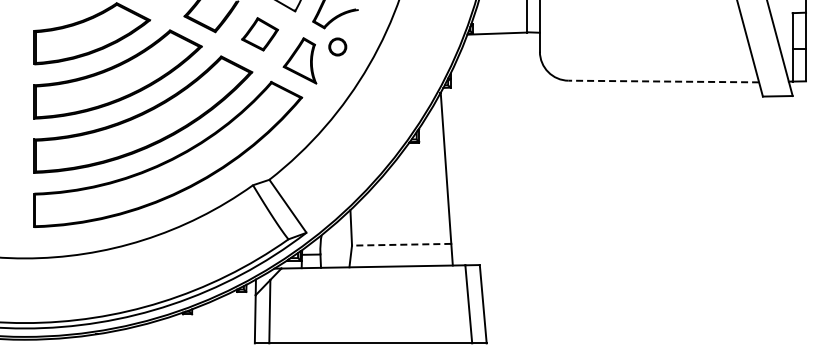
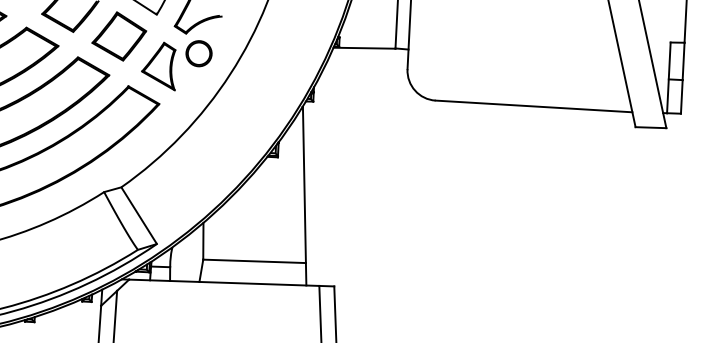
part: (259, 34) -> (118, 36), size x1.43
part: (337, 46) -> (198, 53), size x1.43
line: (663, 81) -> (533, 106), dashed -> solid
line: (401, 244) -> (254, 261), dashed -> solid

